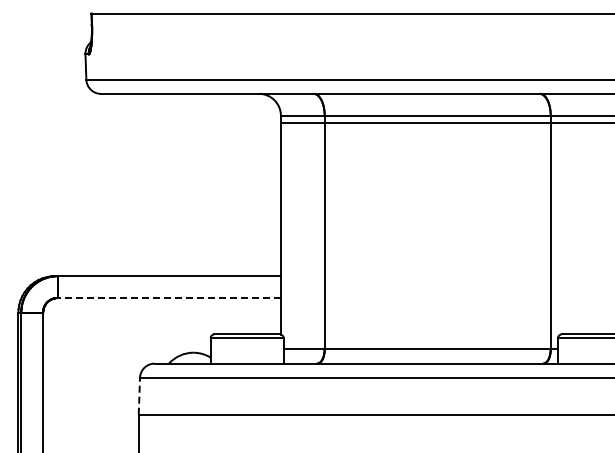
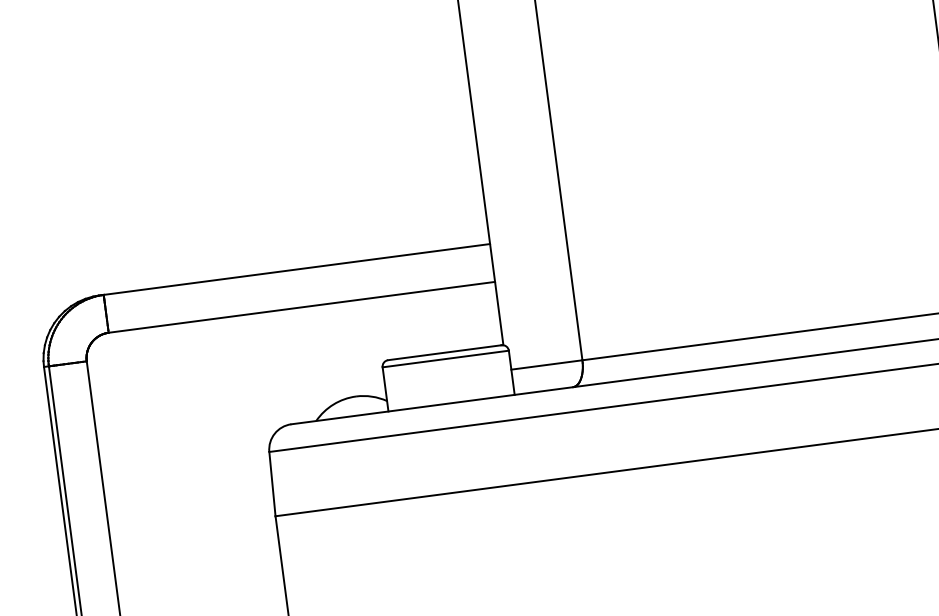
line: (169, 298) -> (302, 308), dashed -> solid
line: (139, 395) -> (272, 482), dashed -> solid

